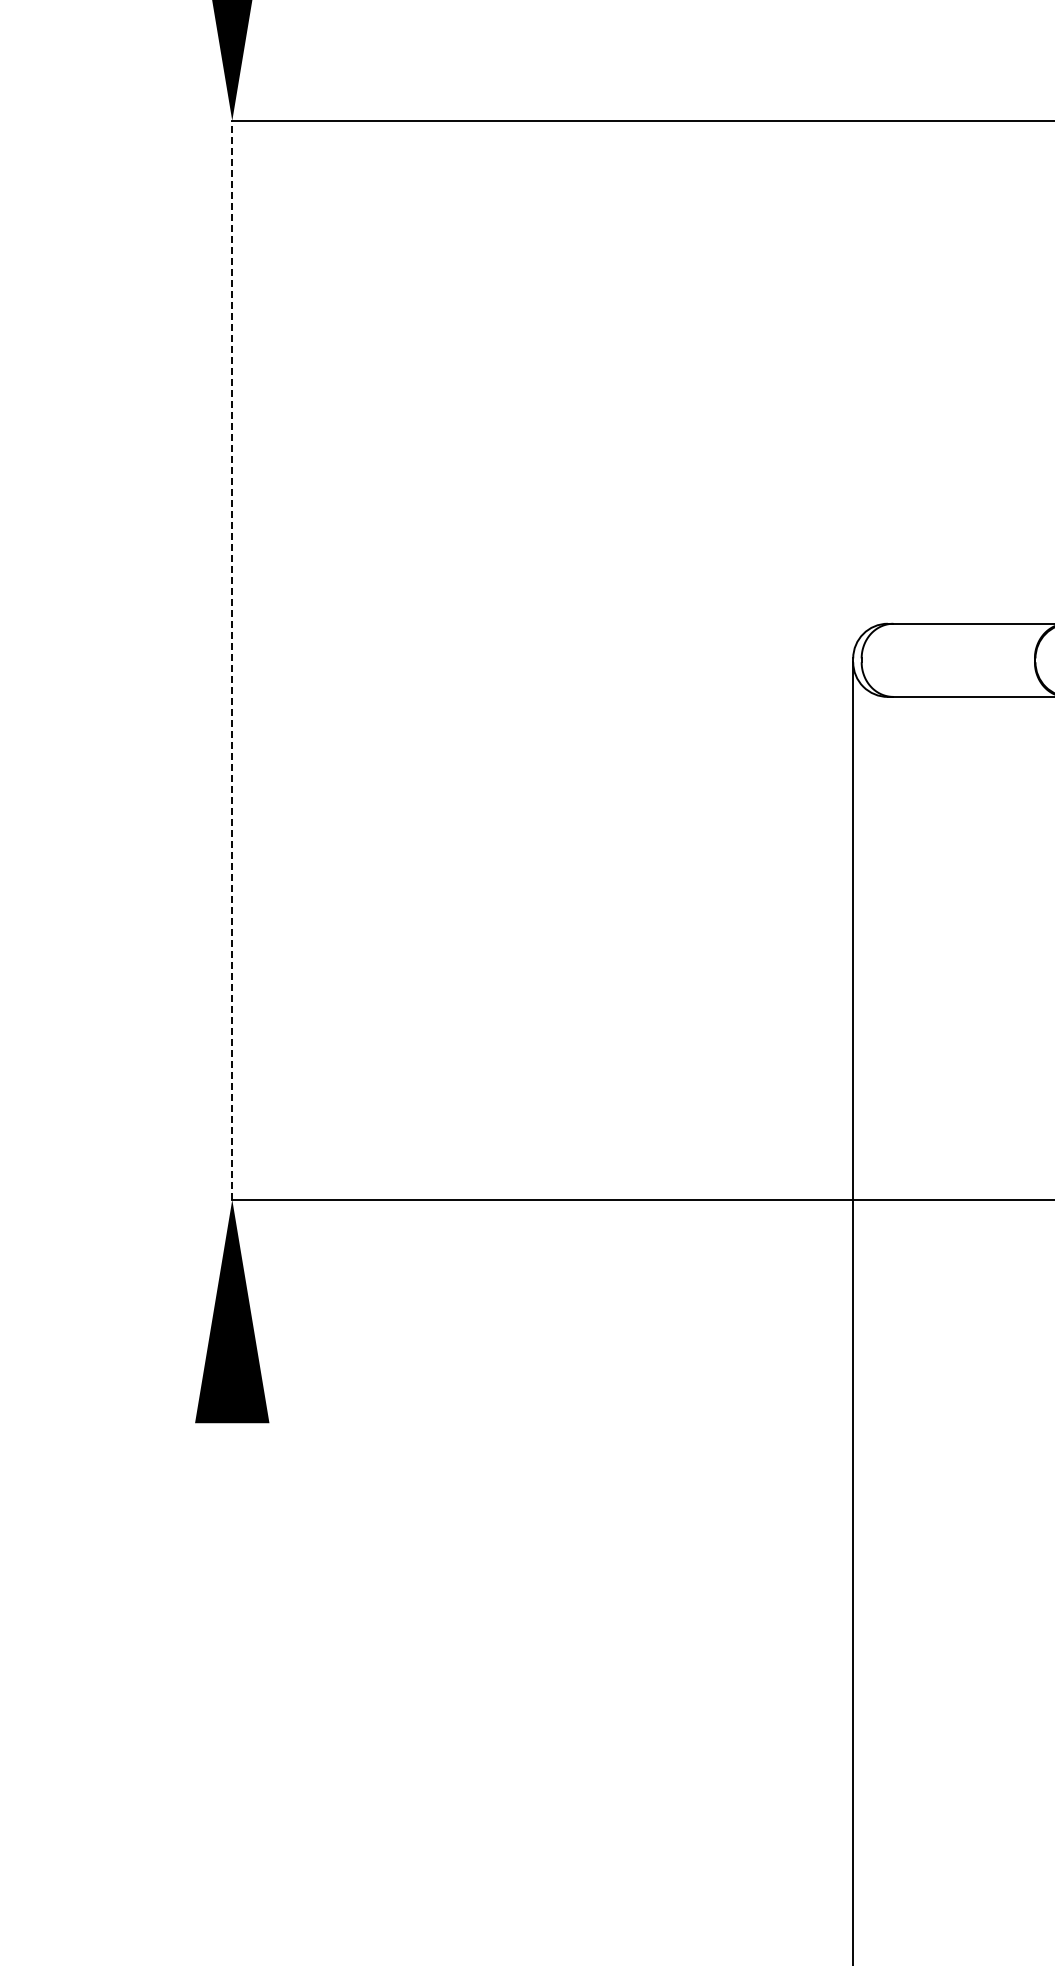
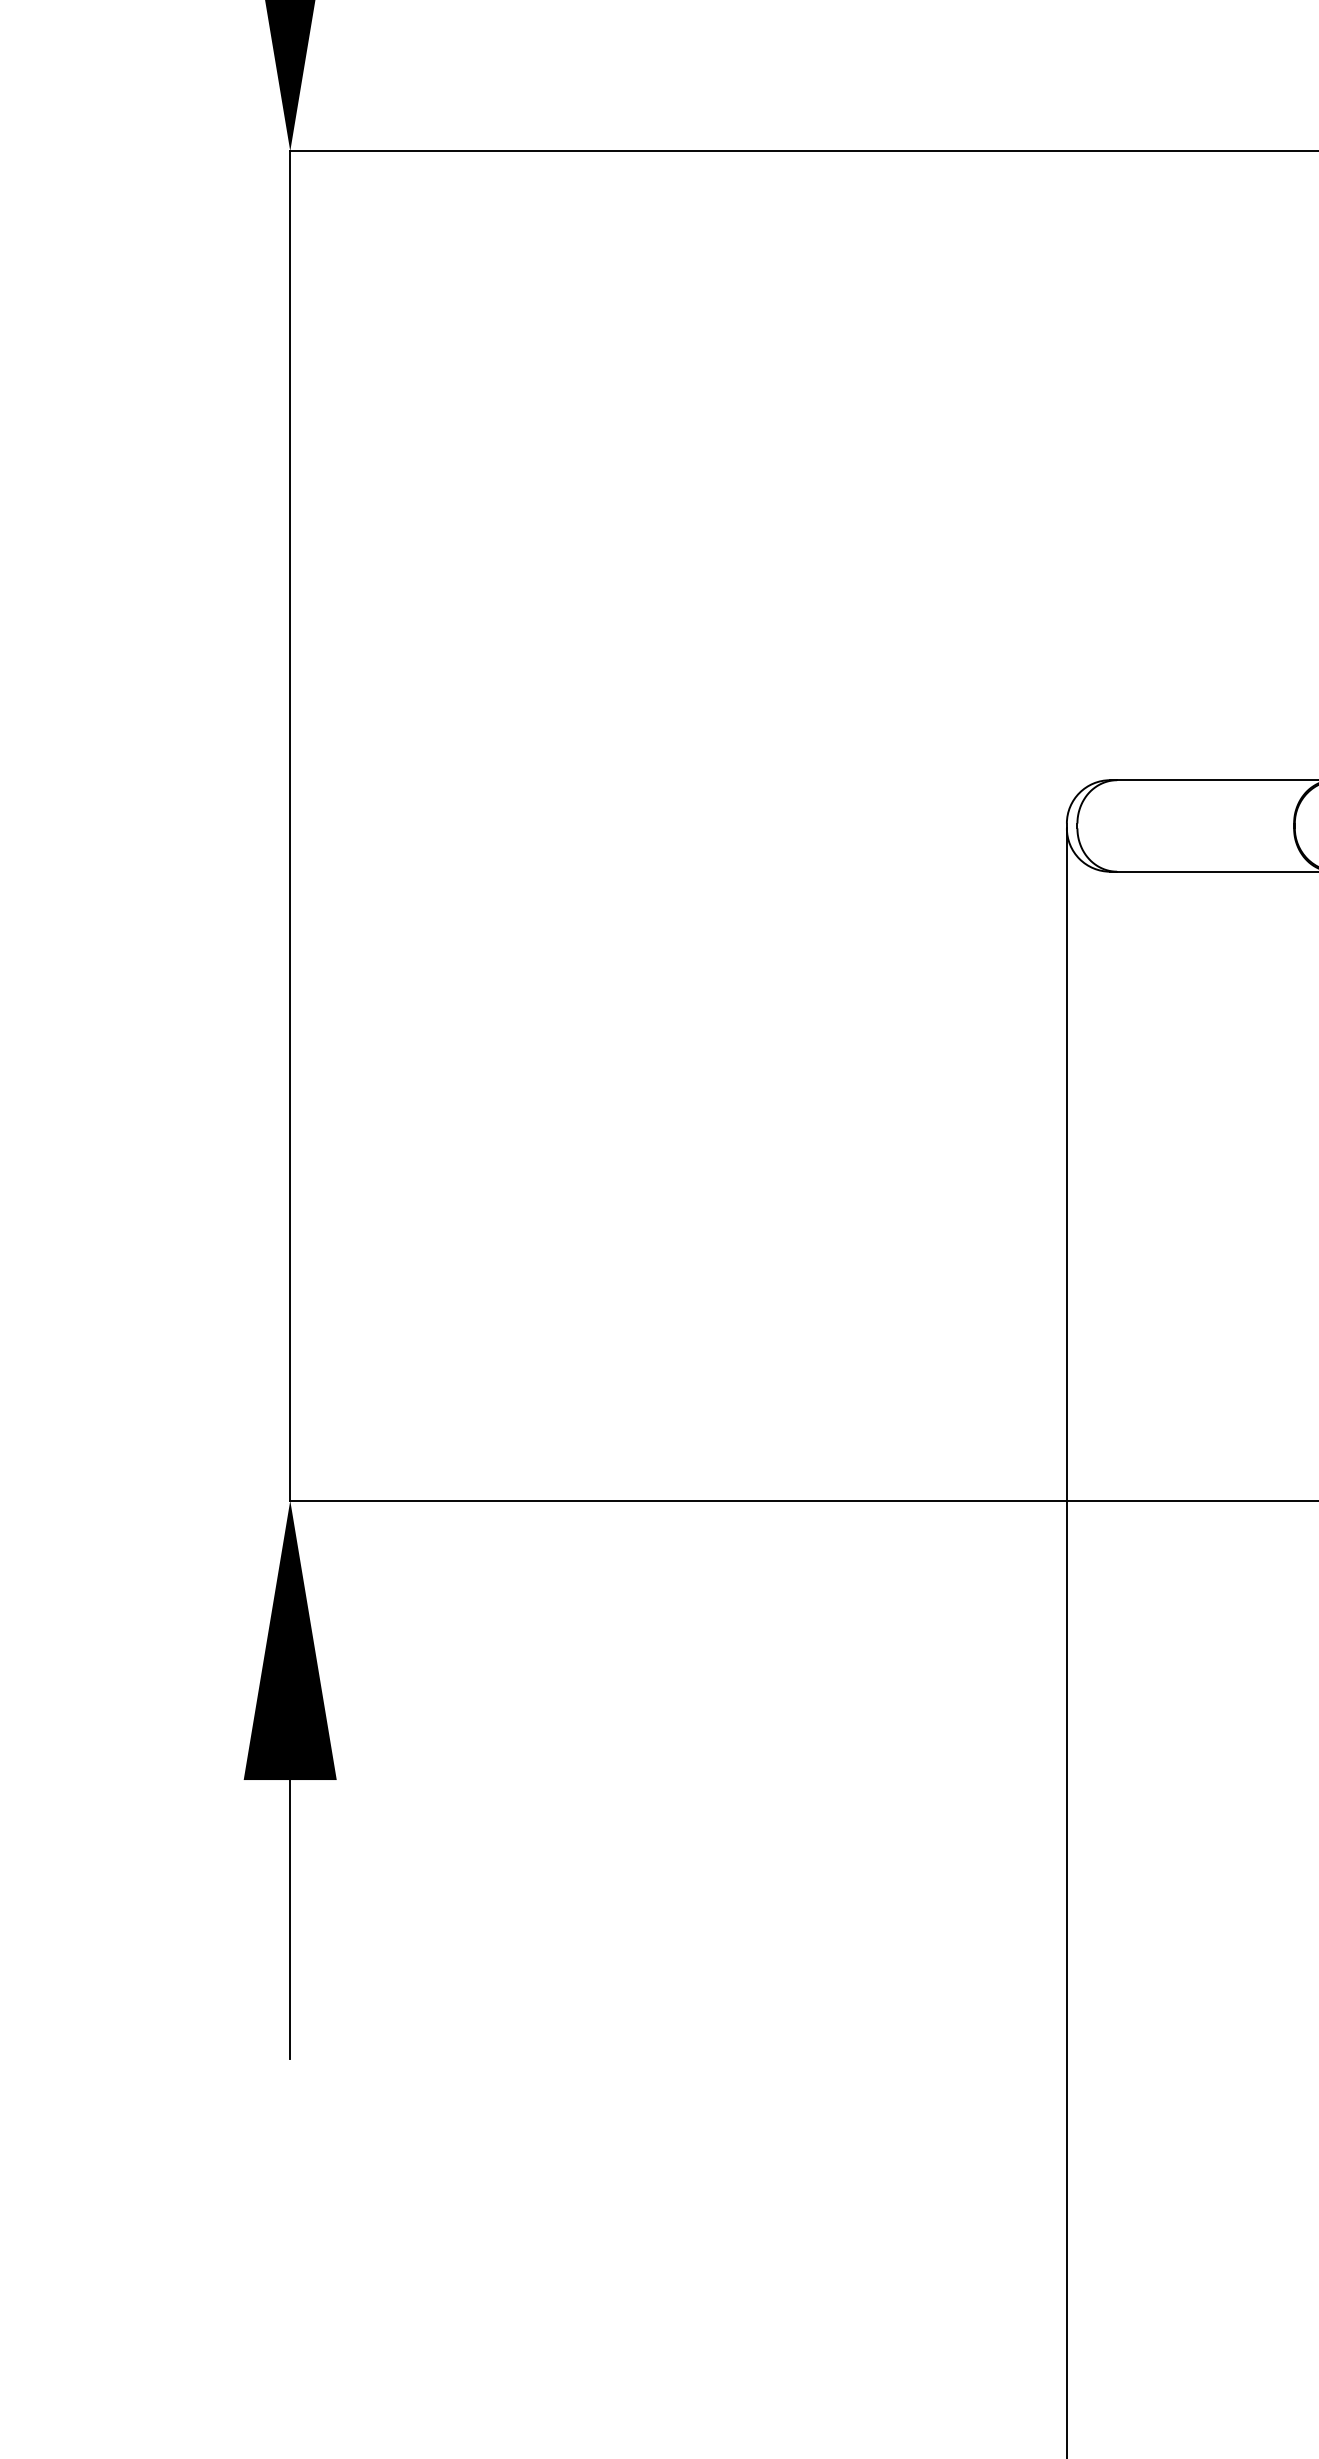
line: (232, 660) -> (290, 826), dashed -> solid
line: (232, 1534) -> (290, 1919), added

